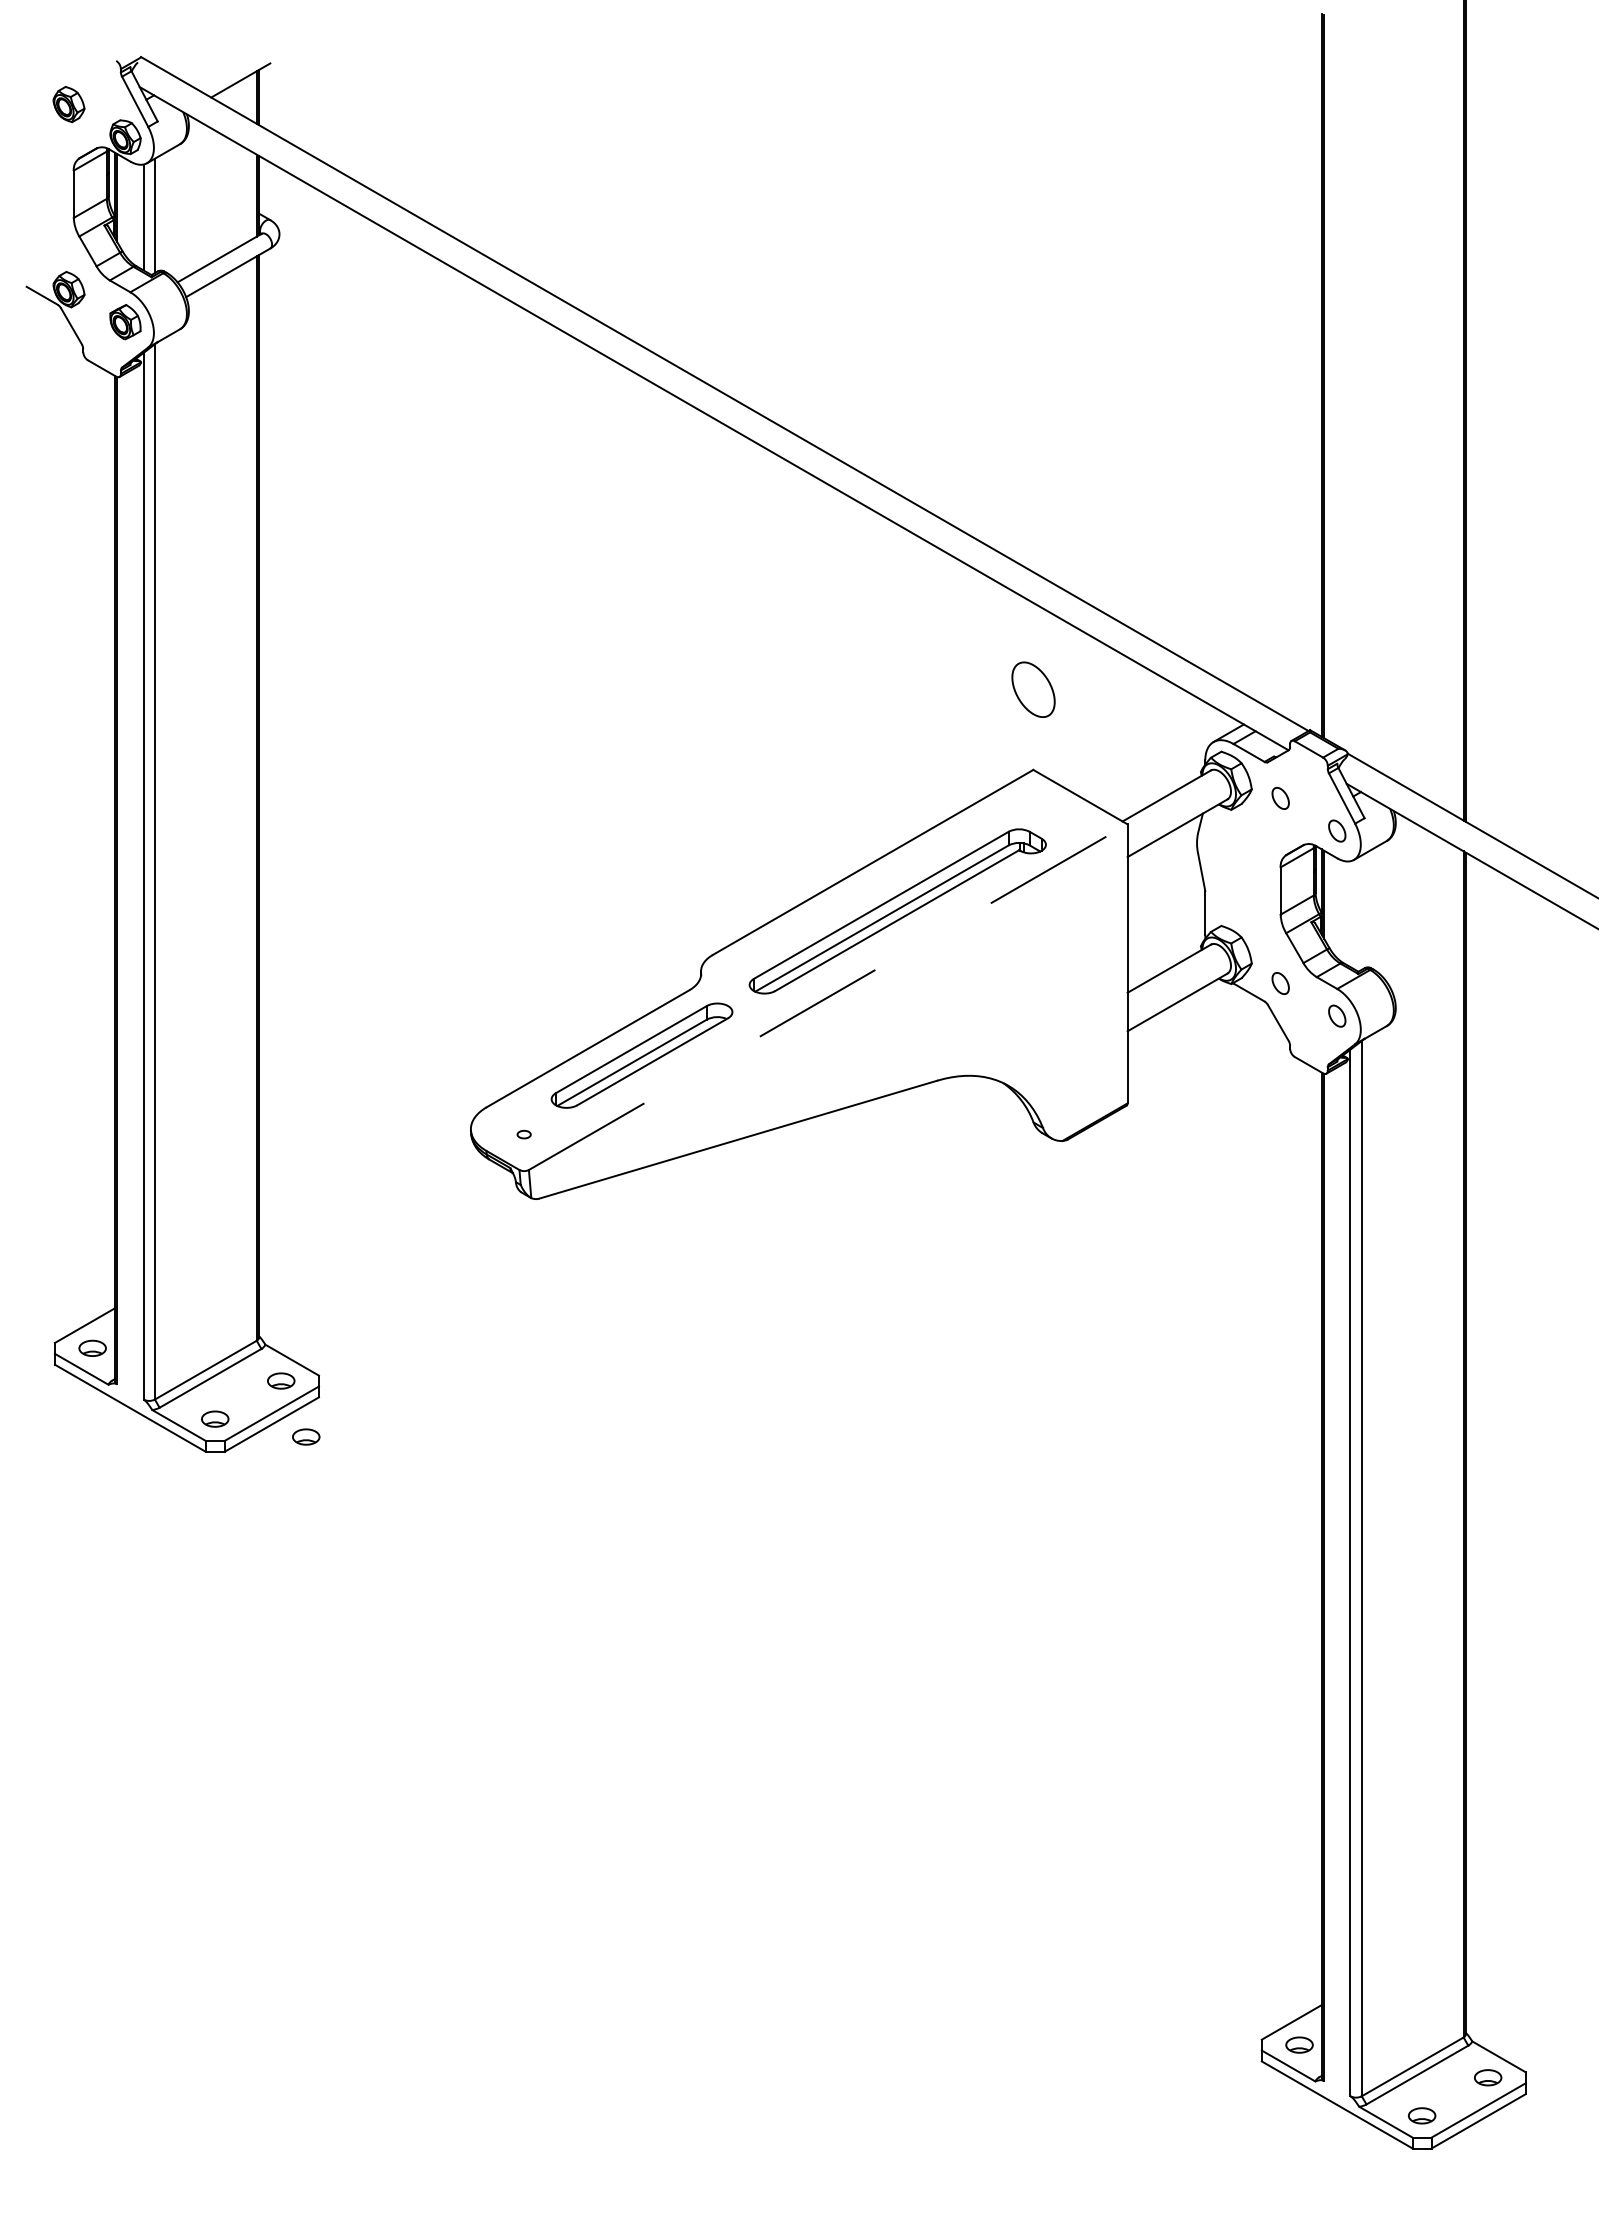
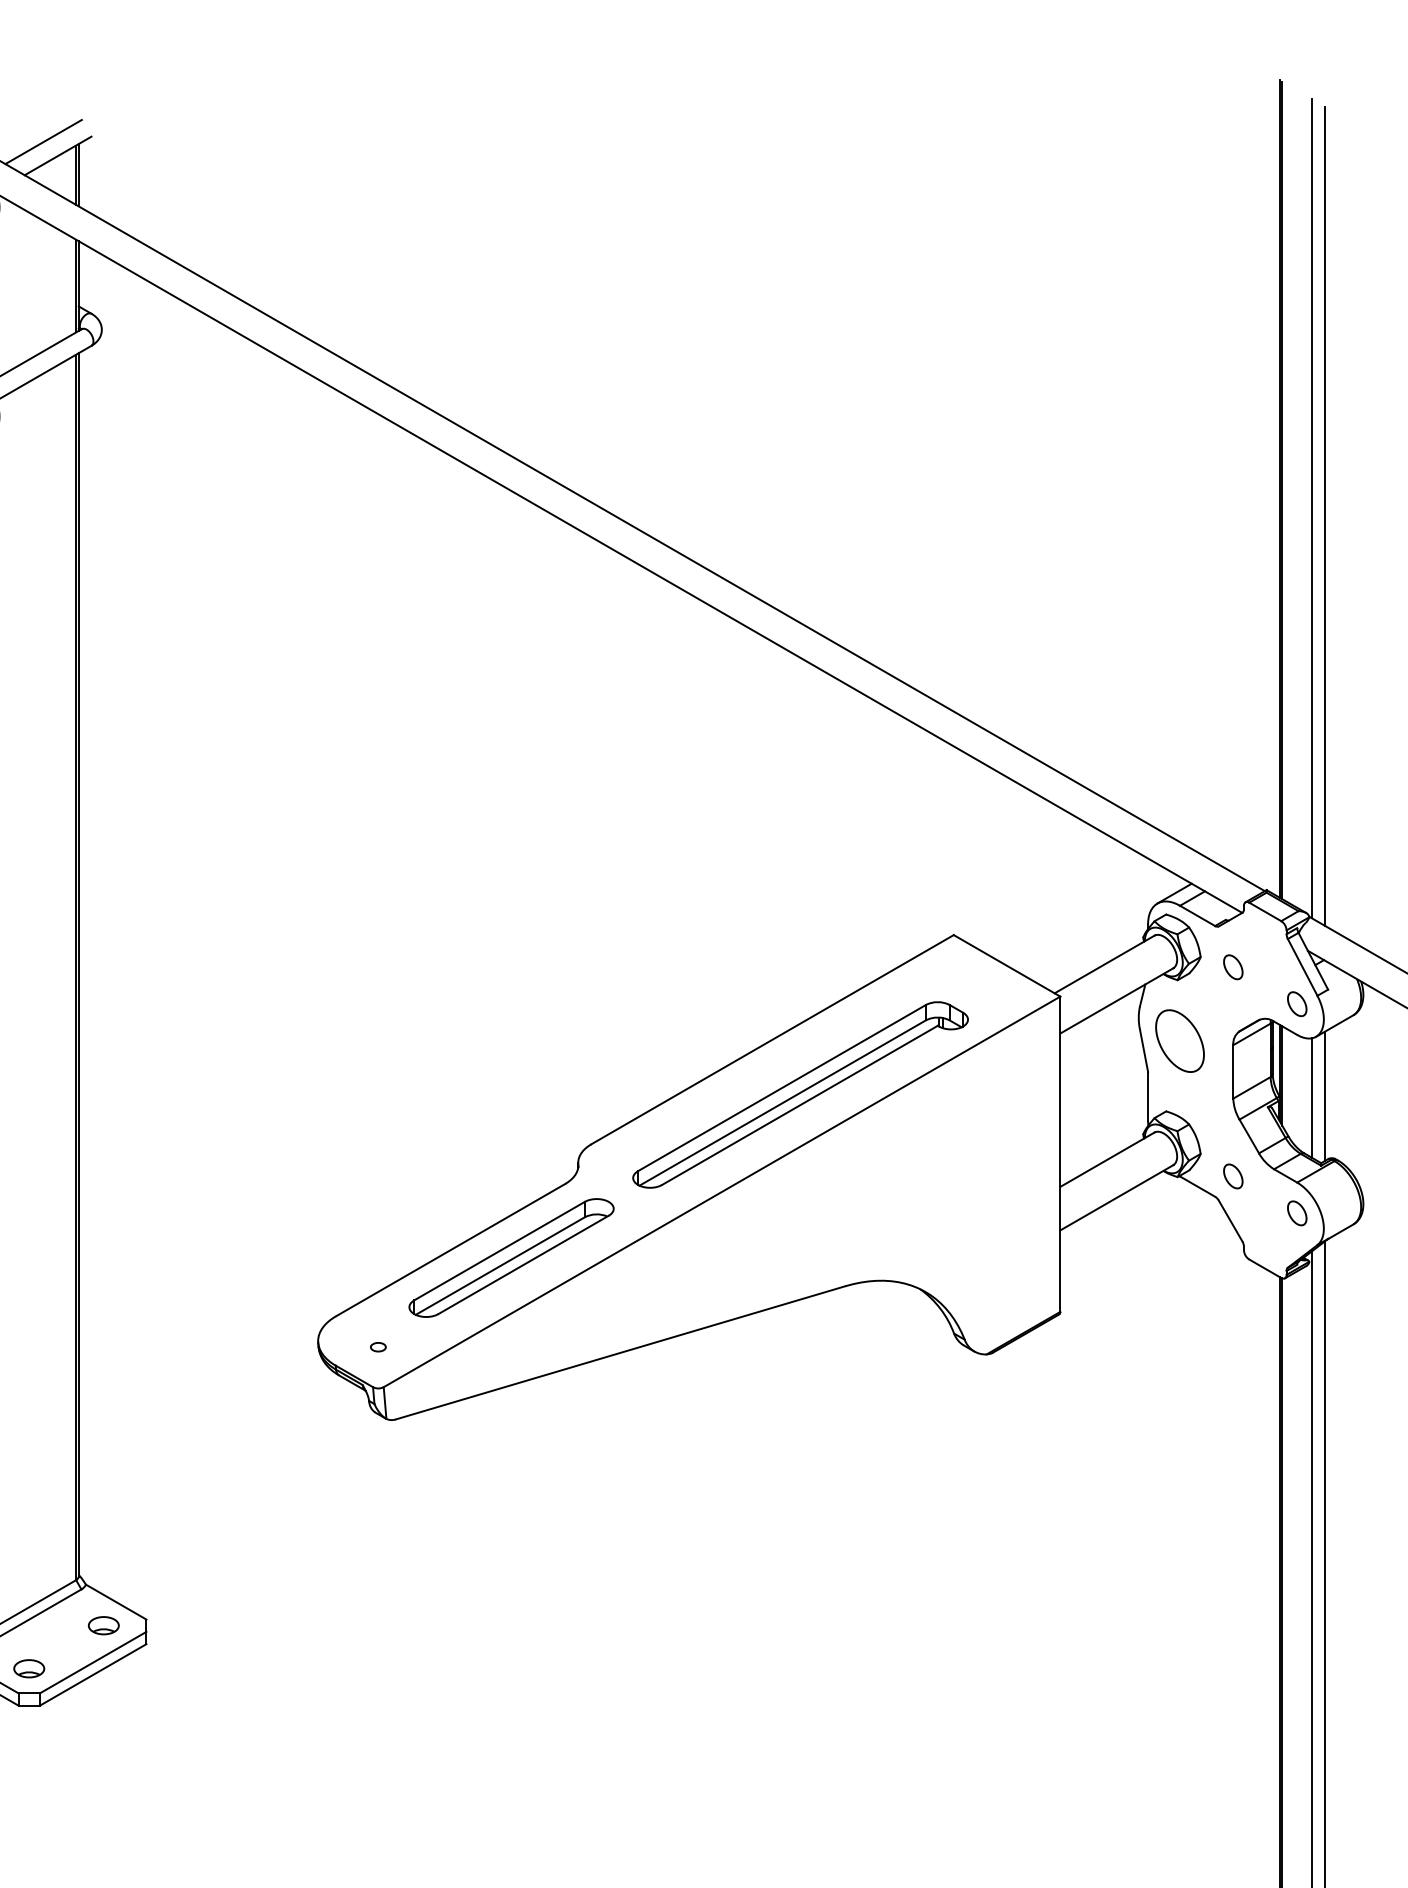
line: (227, 67) -> (43, 141), added
line: (1350, 392) -> (1312, 508), added
line: (1361, 398) -> (1324, 515), added
part: (1033, 689) -> (1179, 1040), moved
line: (1361, 912) -> (1324, 1096), added
line: (1350, 914) -> (1312, 1098), added
line: (828, 997) -> (722, 1192), dashed -> solid
part: (306, 1436) -> (132, 1688), removed

